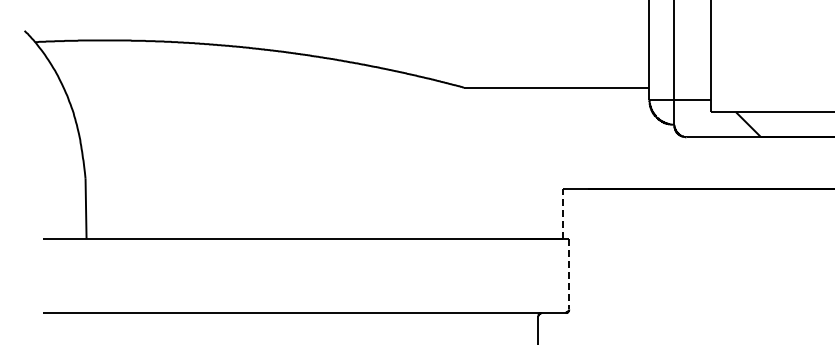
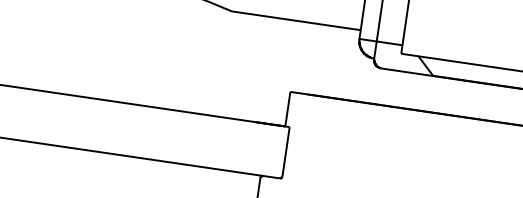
line: (562, 213) -> (287, 108), dashed -> solid
line: (569, 274) -> (286, 151), dashed -> solid

